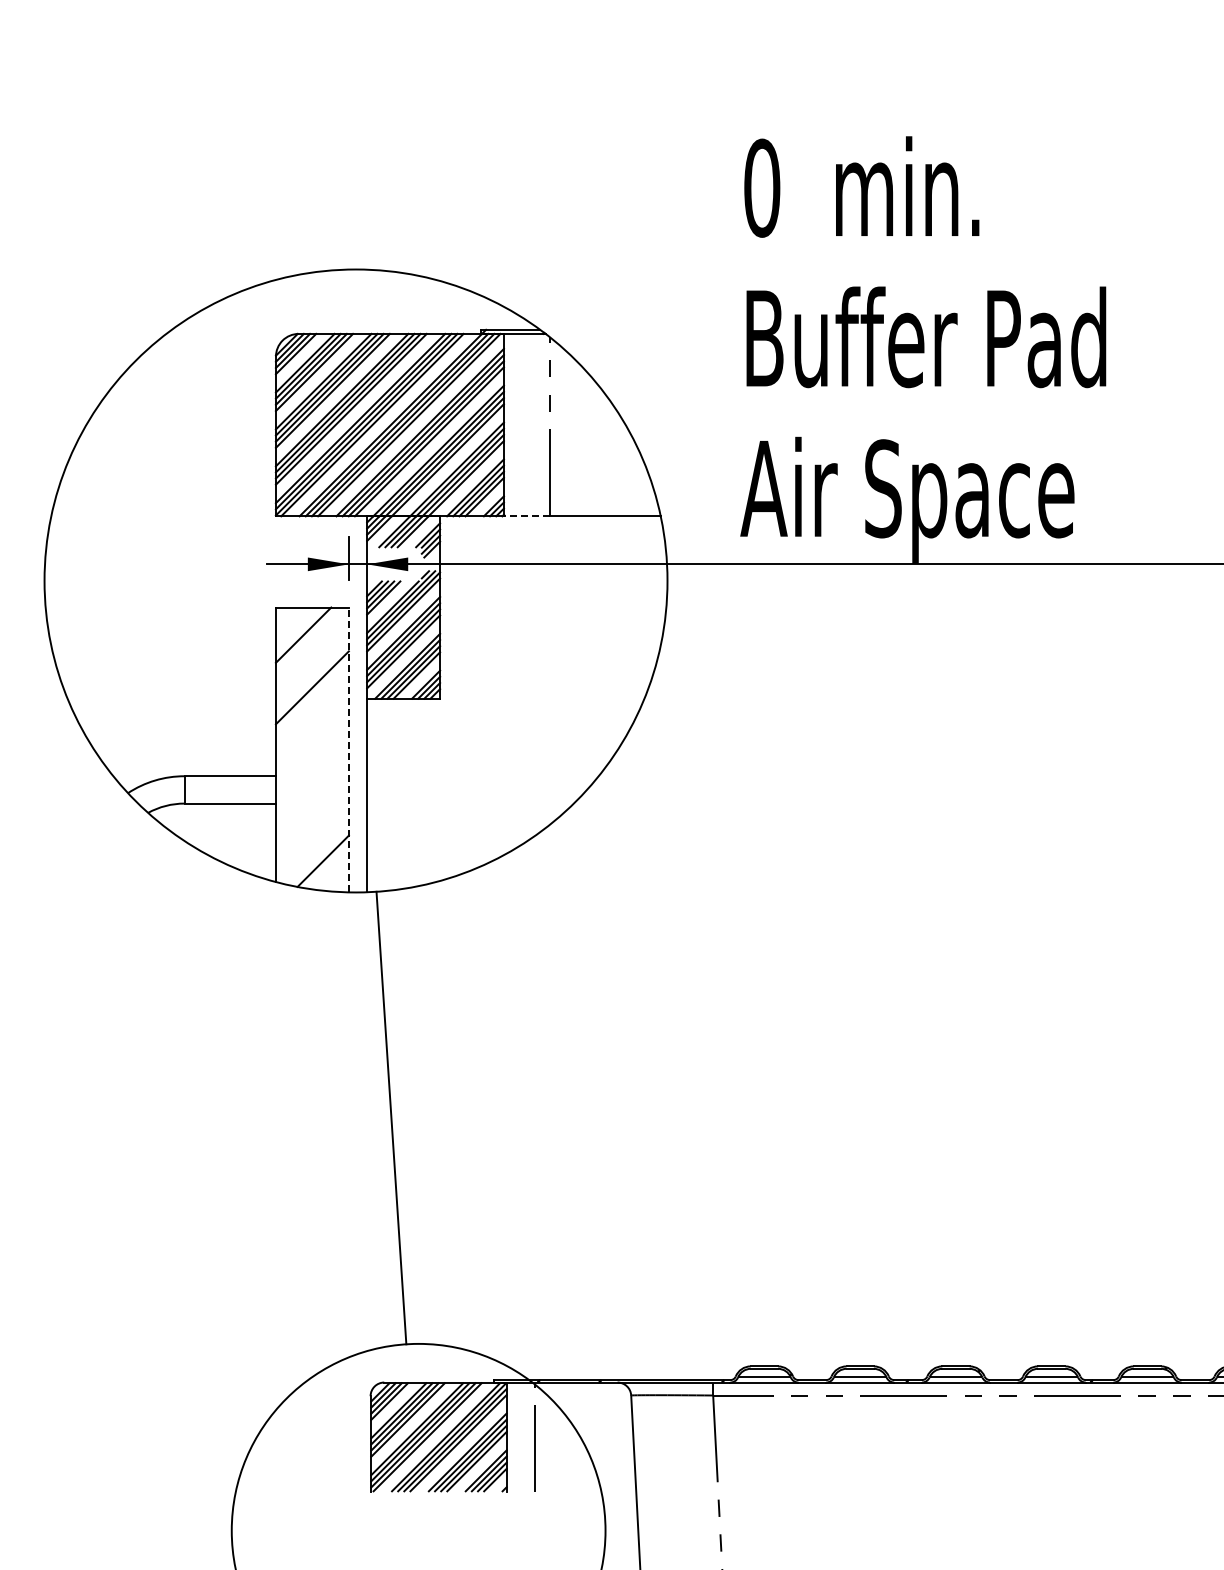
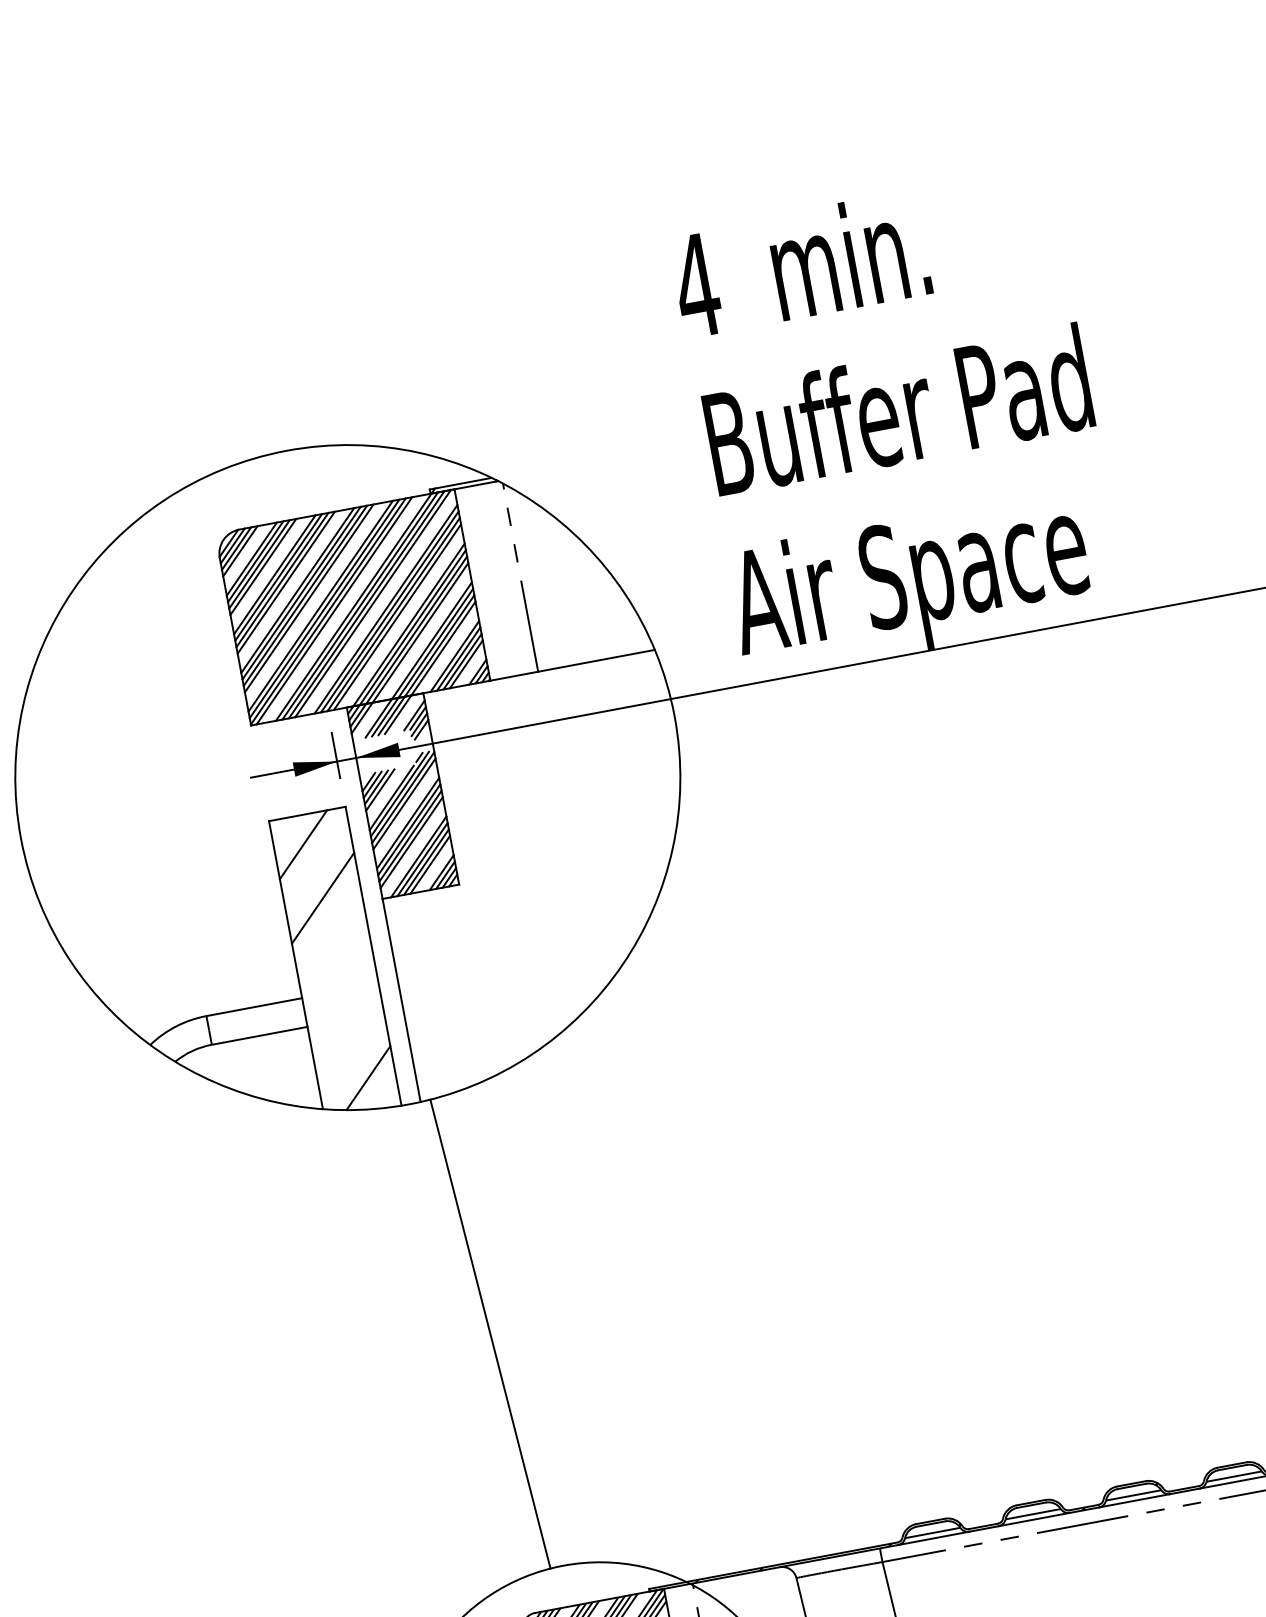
text: (761, 187) -> (696, 285), 0 -> 4
line: (526, 516) -> (514, 676), dashed -> solid
line: (348, 749) -> (373, 955), dashed -> solid

